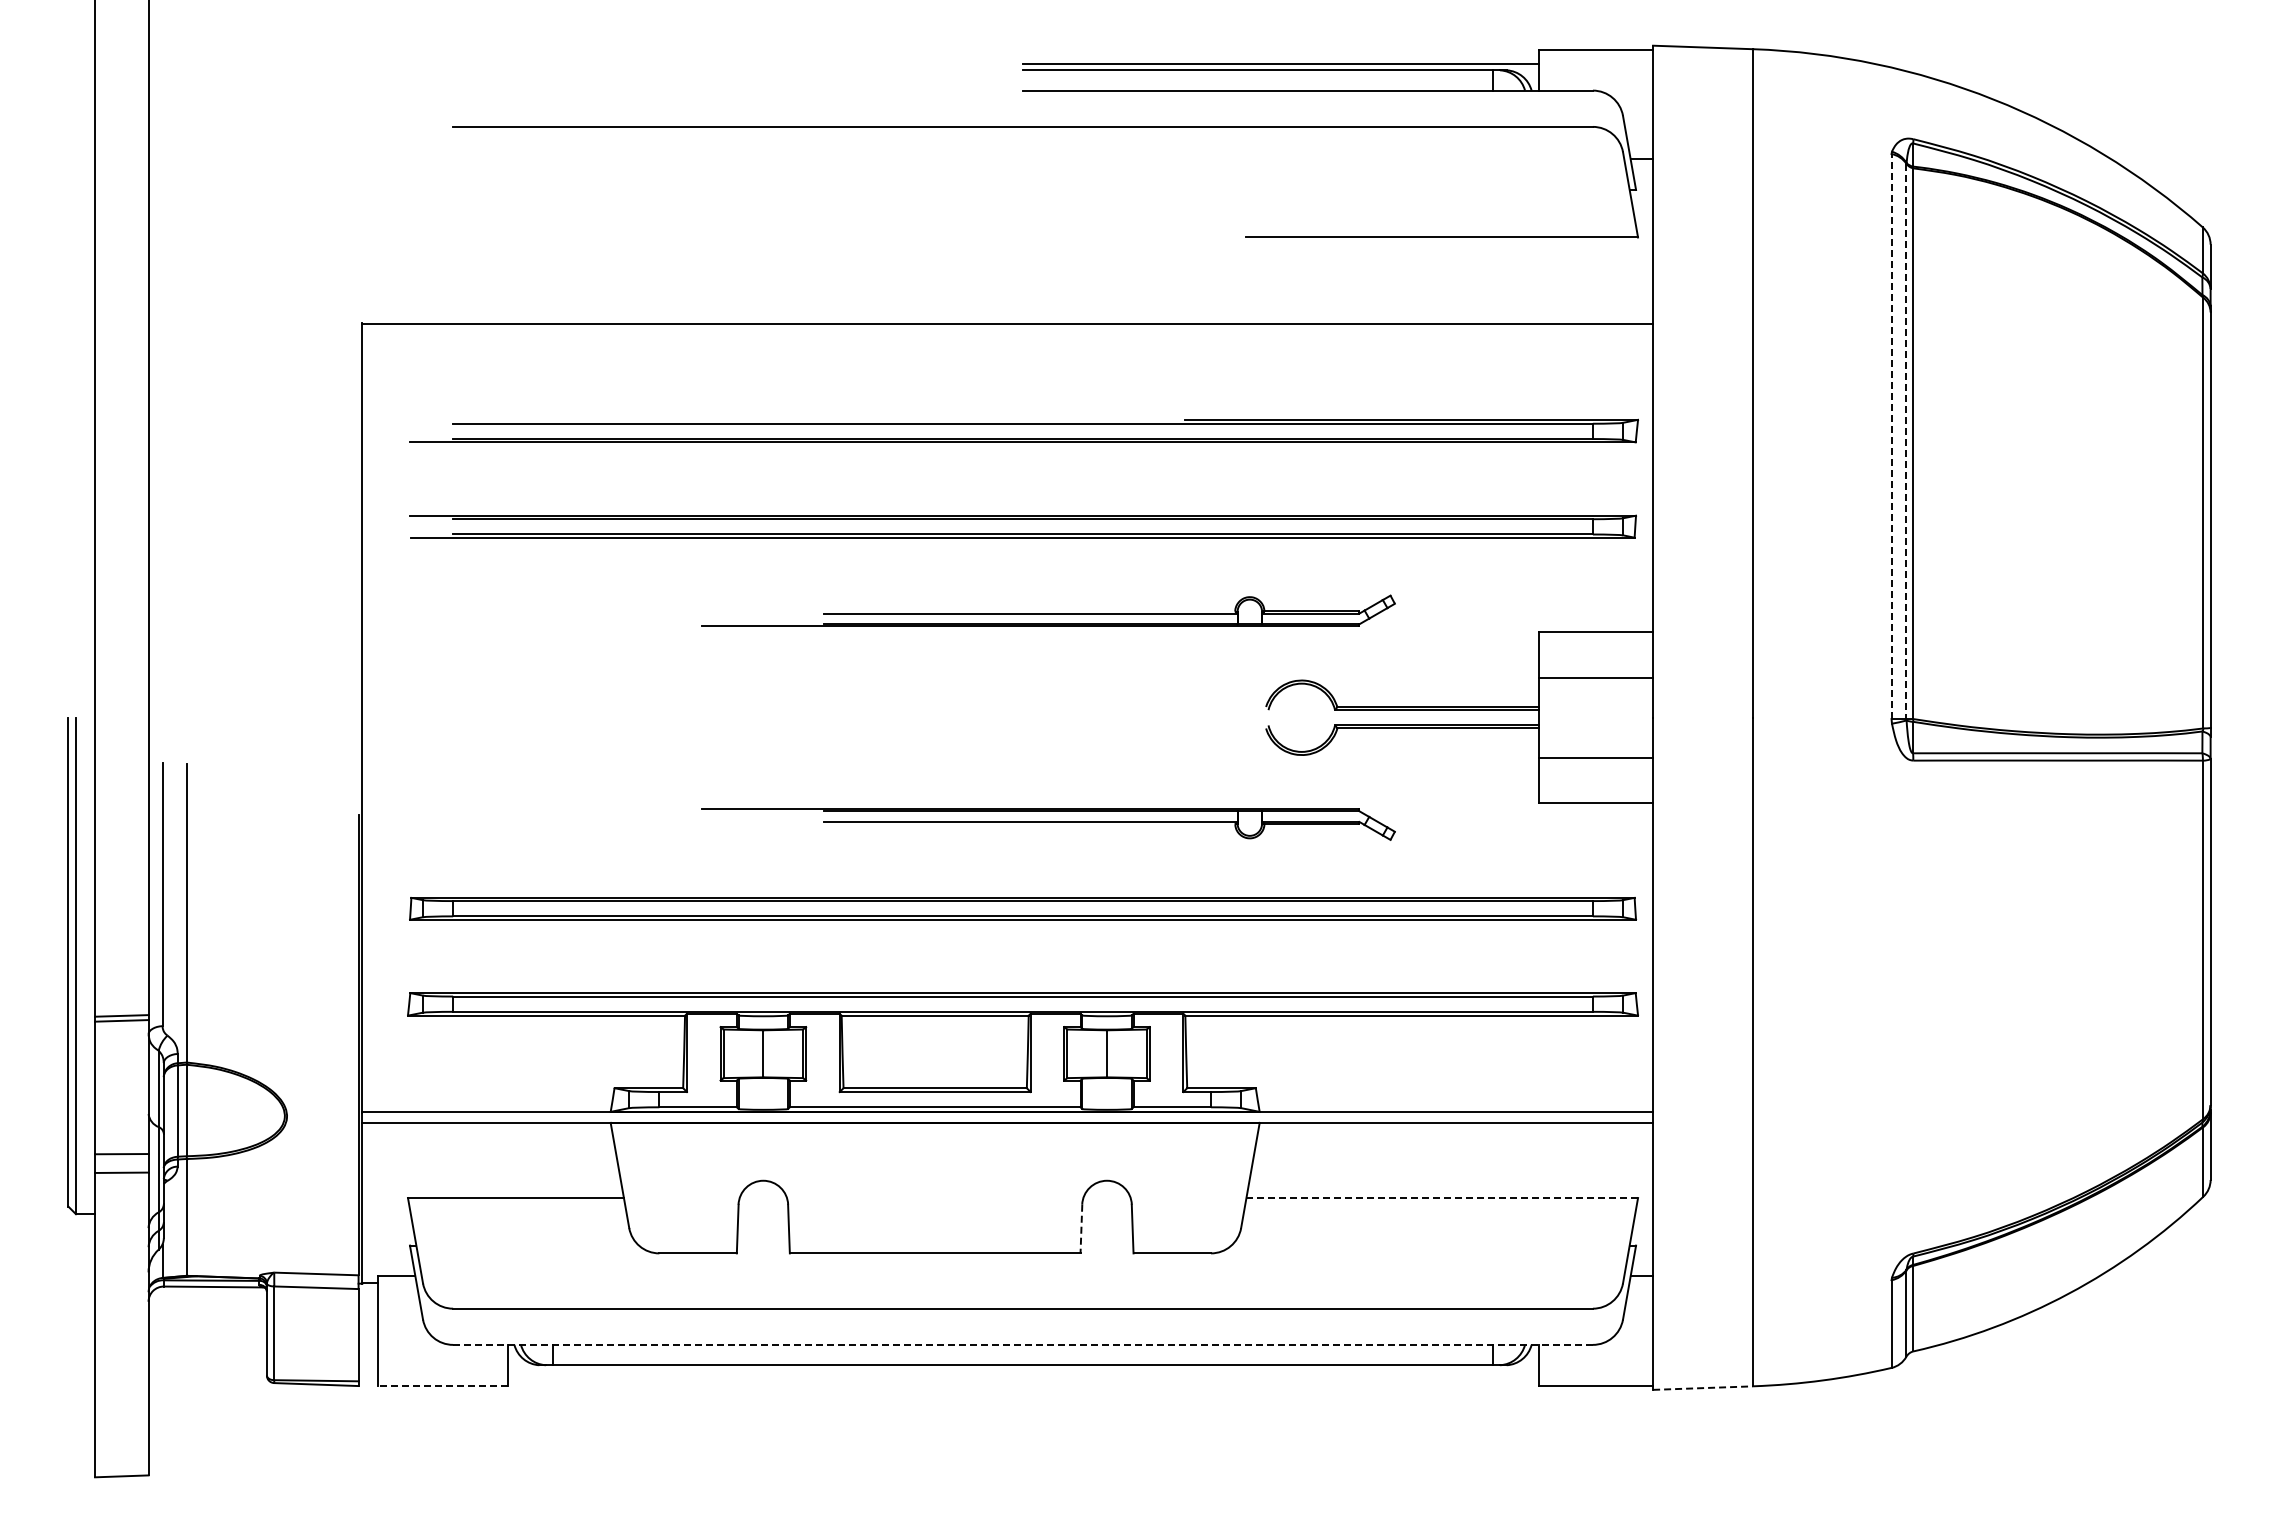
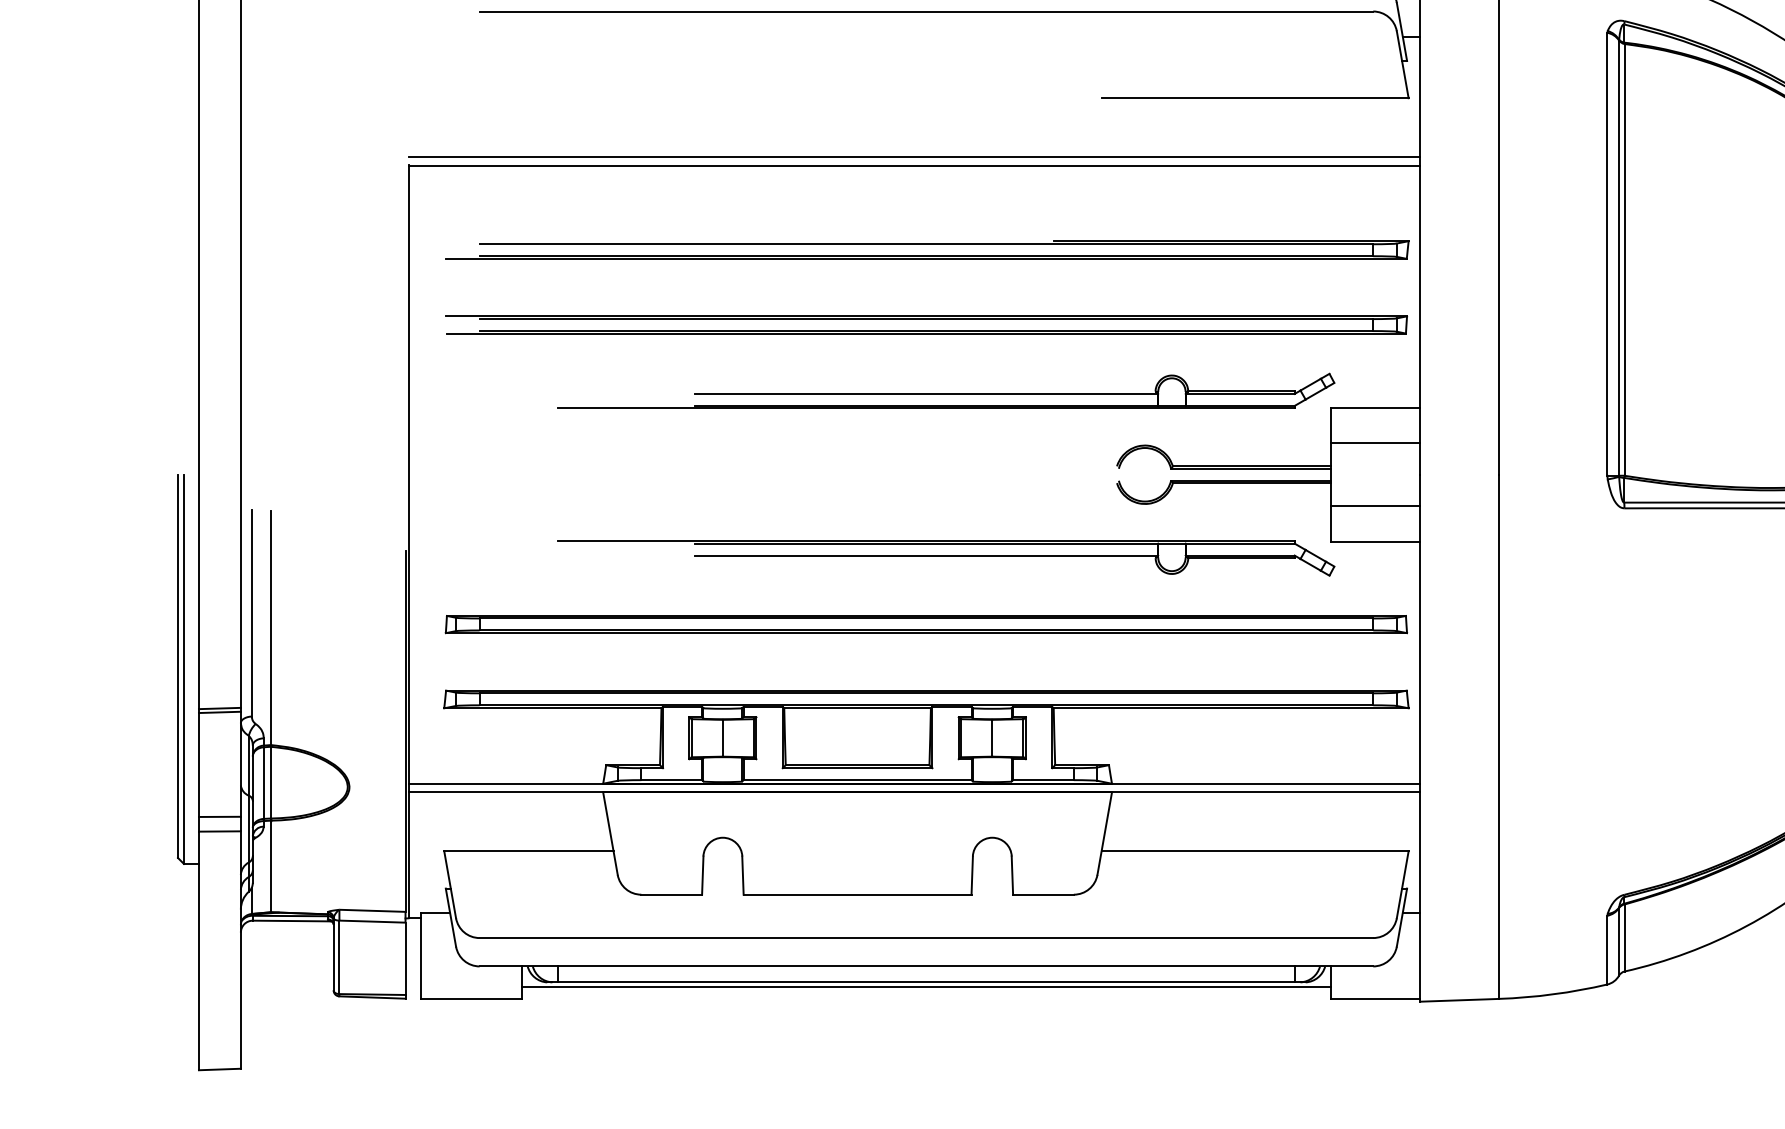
line: (1007, 312) -> (914, 157), added
line: (1891, 436) -> (1607, 254), dashed -> solid
line: (1906, 441) -> (1619, 258), dashed -> solid
part: (1048, 610) -> (946, 390), size x1.43
part: (1048, 824) -> (946, 558), size x1.43
line: (1442, 1198) -> (1255, 851), dashed -> solid
line: (1081, 1229) -> (972, 875), dashed -> solid
line: (1023, 1344) -> (926, 966), dashed -> solid
line: (1022, 1371) -> (926, 987), added
line: (442, 1386) -> (471, 999), dashed -> solid
line: (1703, 1388) -> (1459, 1000), dashed -> solid

